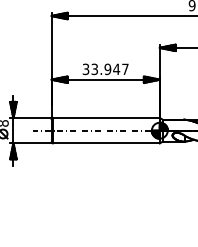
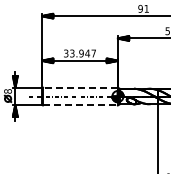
line: (105, 117) -> (79, 87), solid -> dashed
line: (106, 143) -> (80, 105), solid -> dashed

